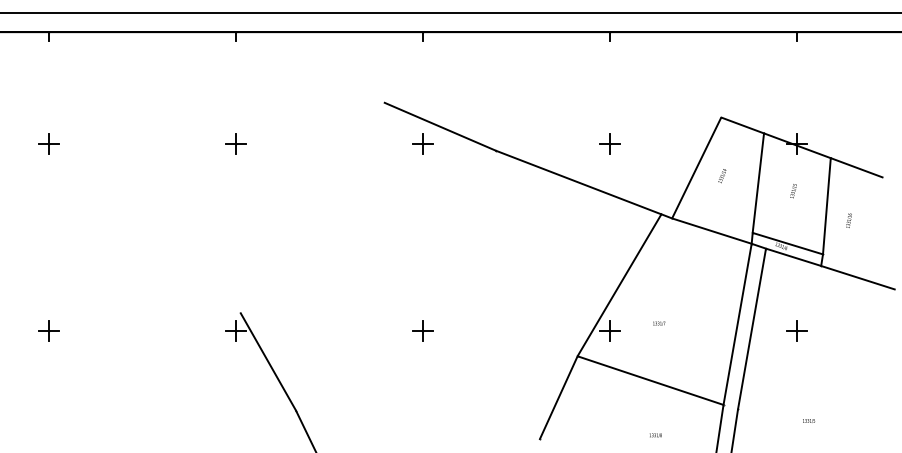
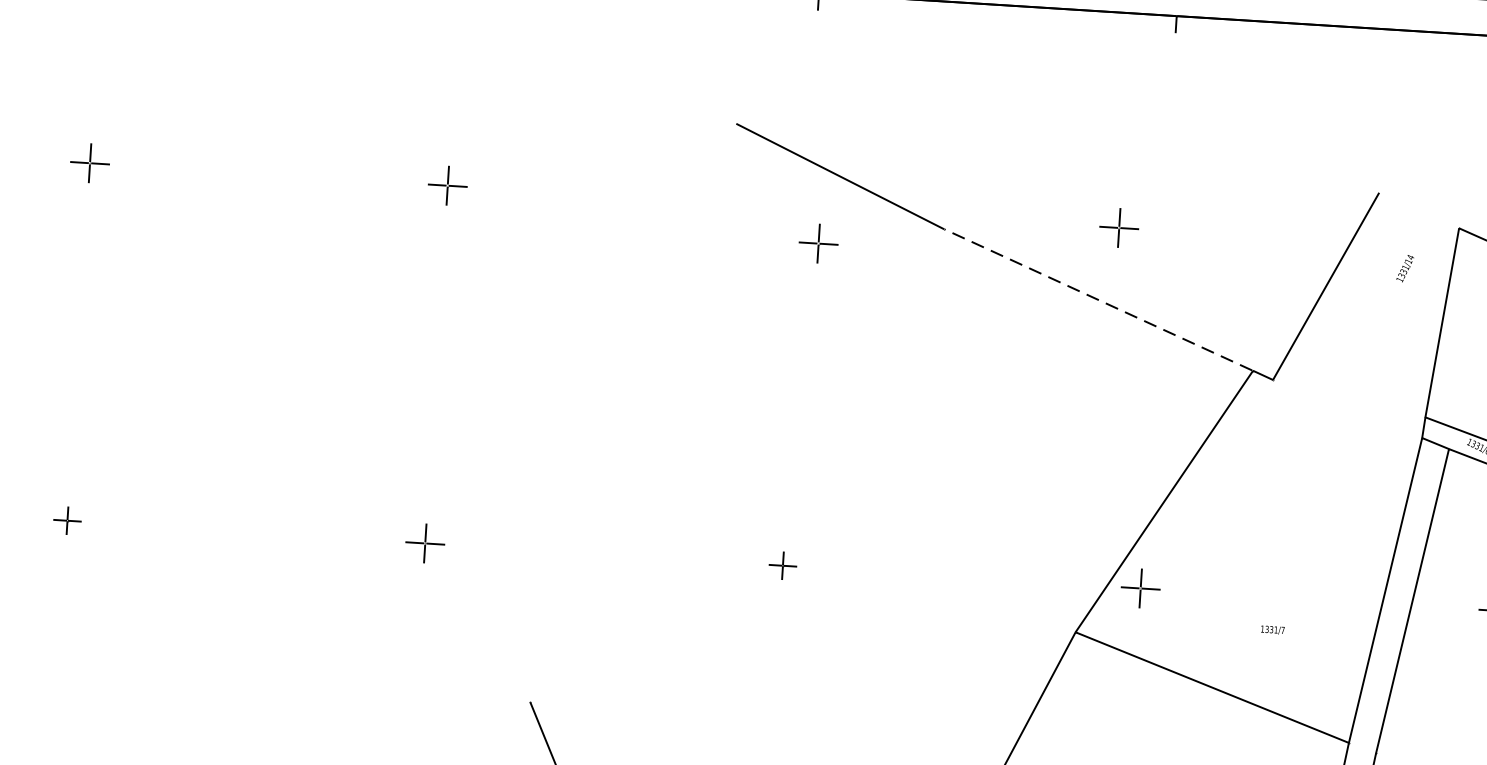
line: (742, 125) -> (1418, 210), removed
part: (422, 143) -> (817, 241), moved
part: (609, 143) -> (1118, 226), moved
text: (722, 176) -> (1405, 269), moved
line: (578, 182) -> (1098, 299), solid -> dashed
line: (711, 230) -> (1346, 407), removed
text: (659, 323) -> (1273, 629), moved
part: (48, 330) -> (66, 519), size x0.7
part: (422, 330) -> (781, 564), size x0.7
line: (267, 361) -> (481, 604), removed

